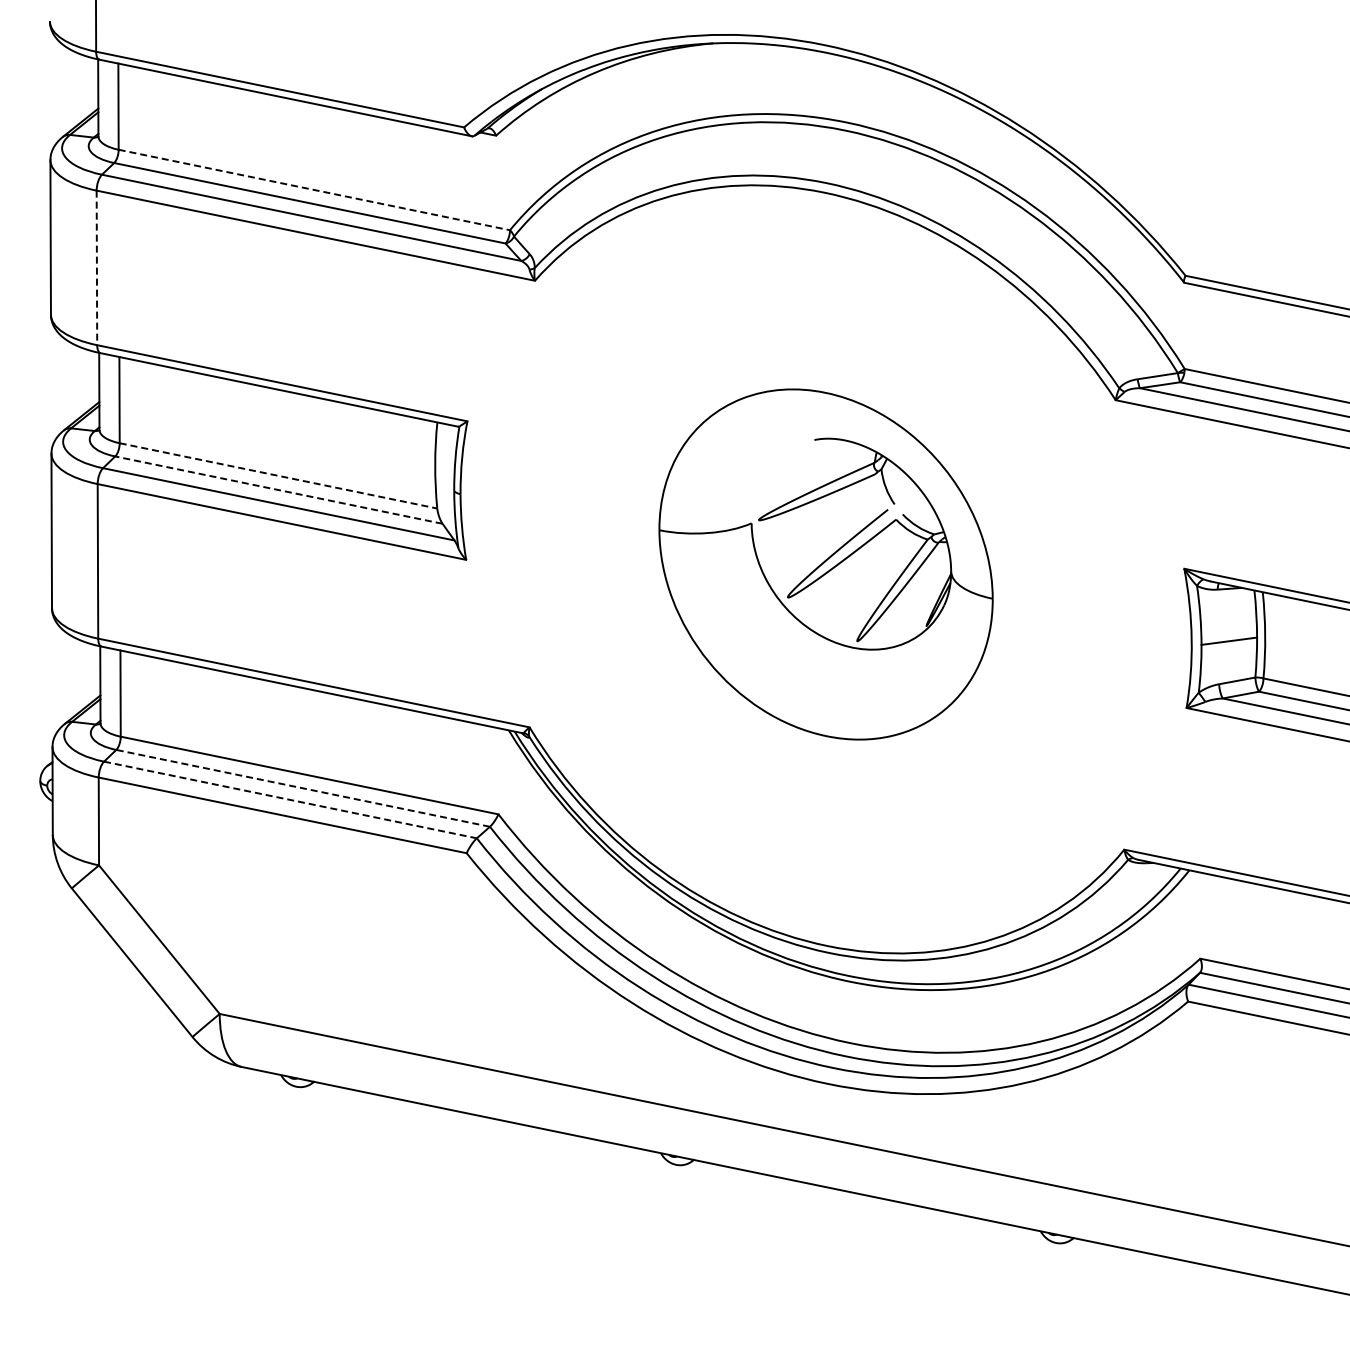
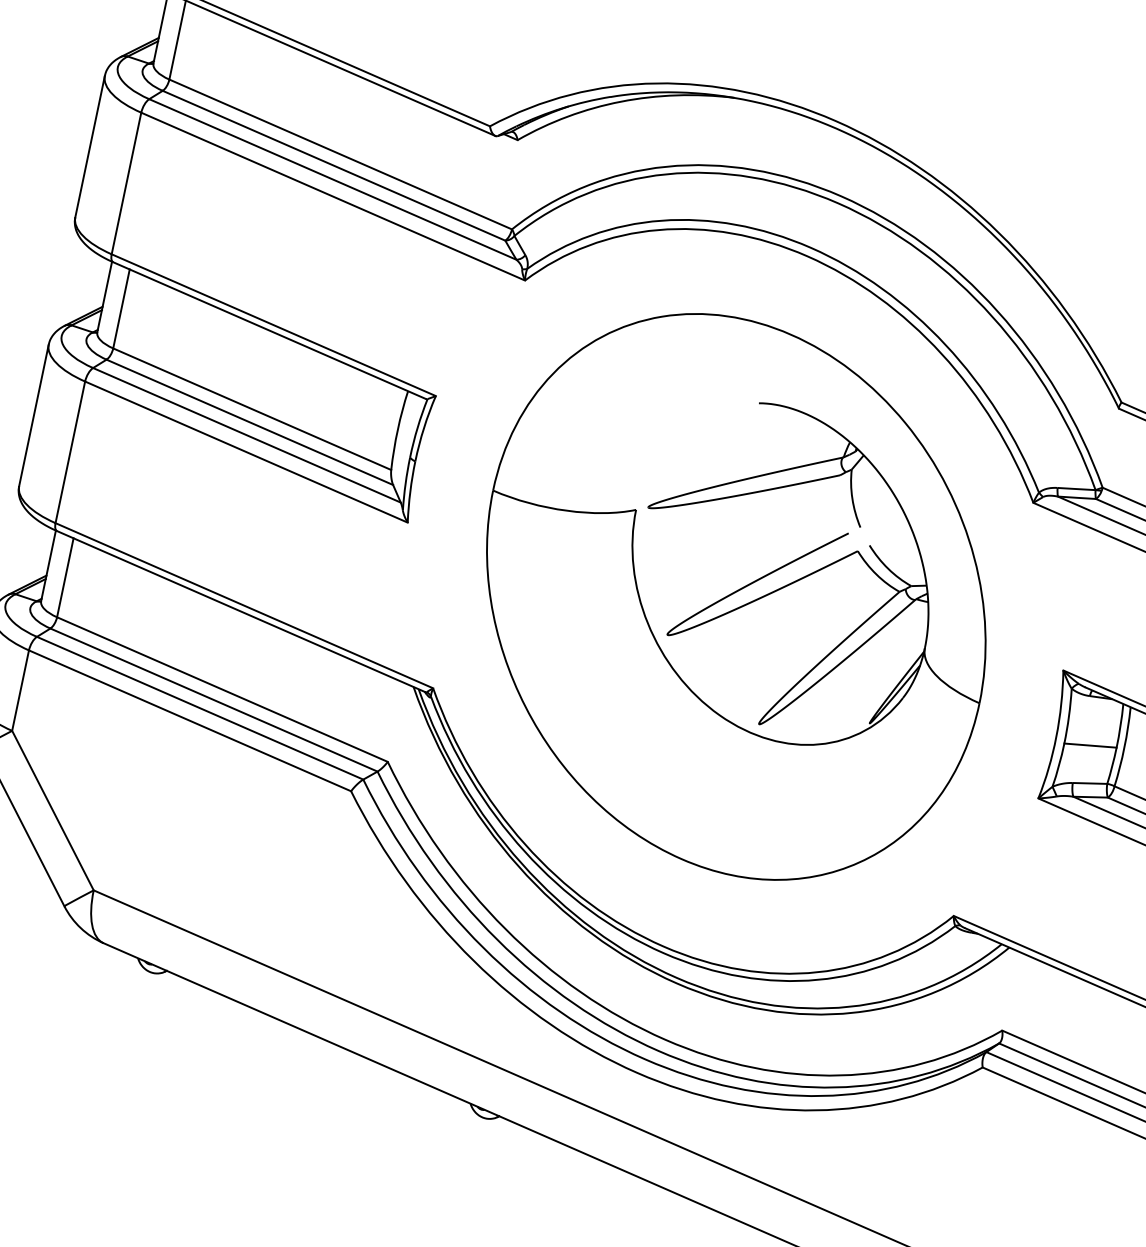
line: (314, 190) -> (340, 154), dashed -> solid
line: (96, 268) -> (125, 183), dashed -> solid
line: (278, 475) -> (252, 408), dashed -> solid
line: (278, 490) -> (249, 422), dashed -> solid
part: (825, 564) -> (735, 596), size x1.67
line: (303, 788) -> (214, 700), dashed -> solid
line: (290, 800) -> (200, 708), dashed -> solid

